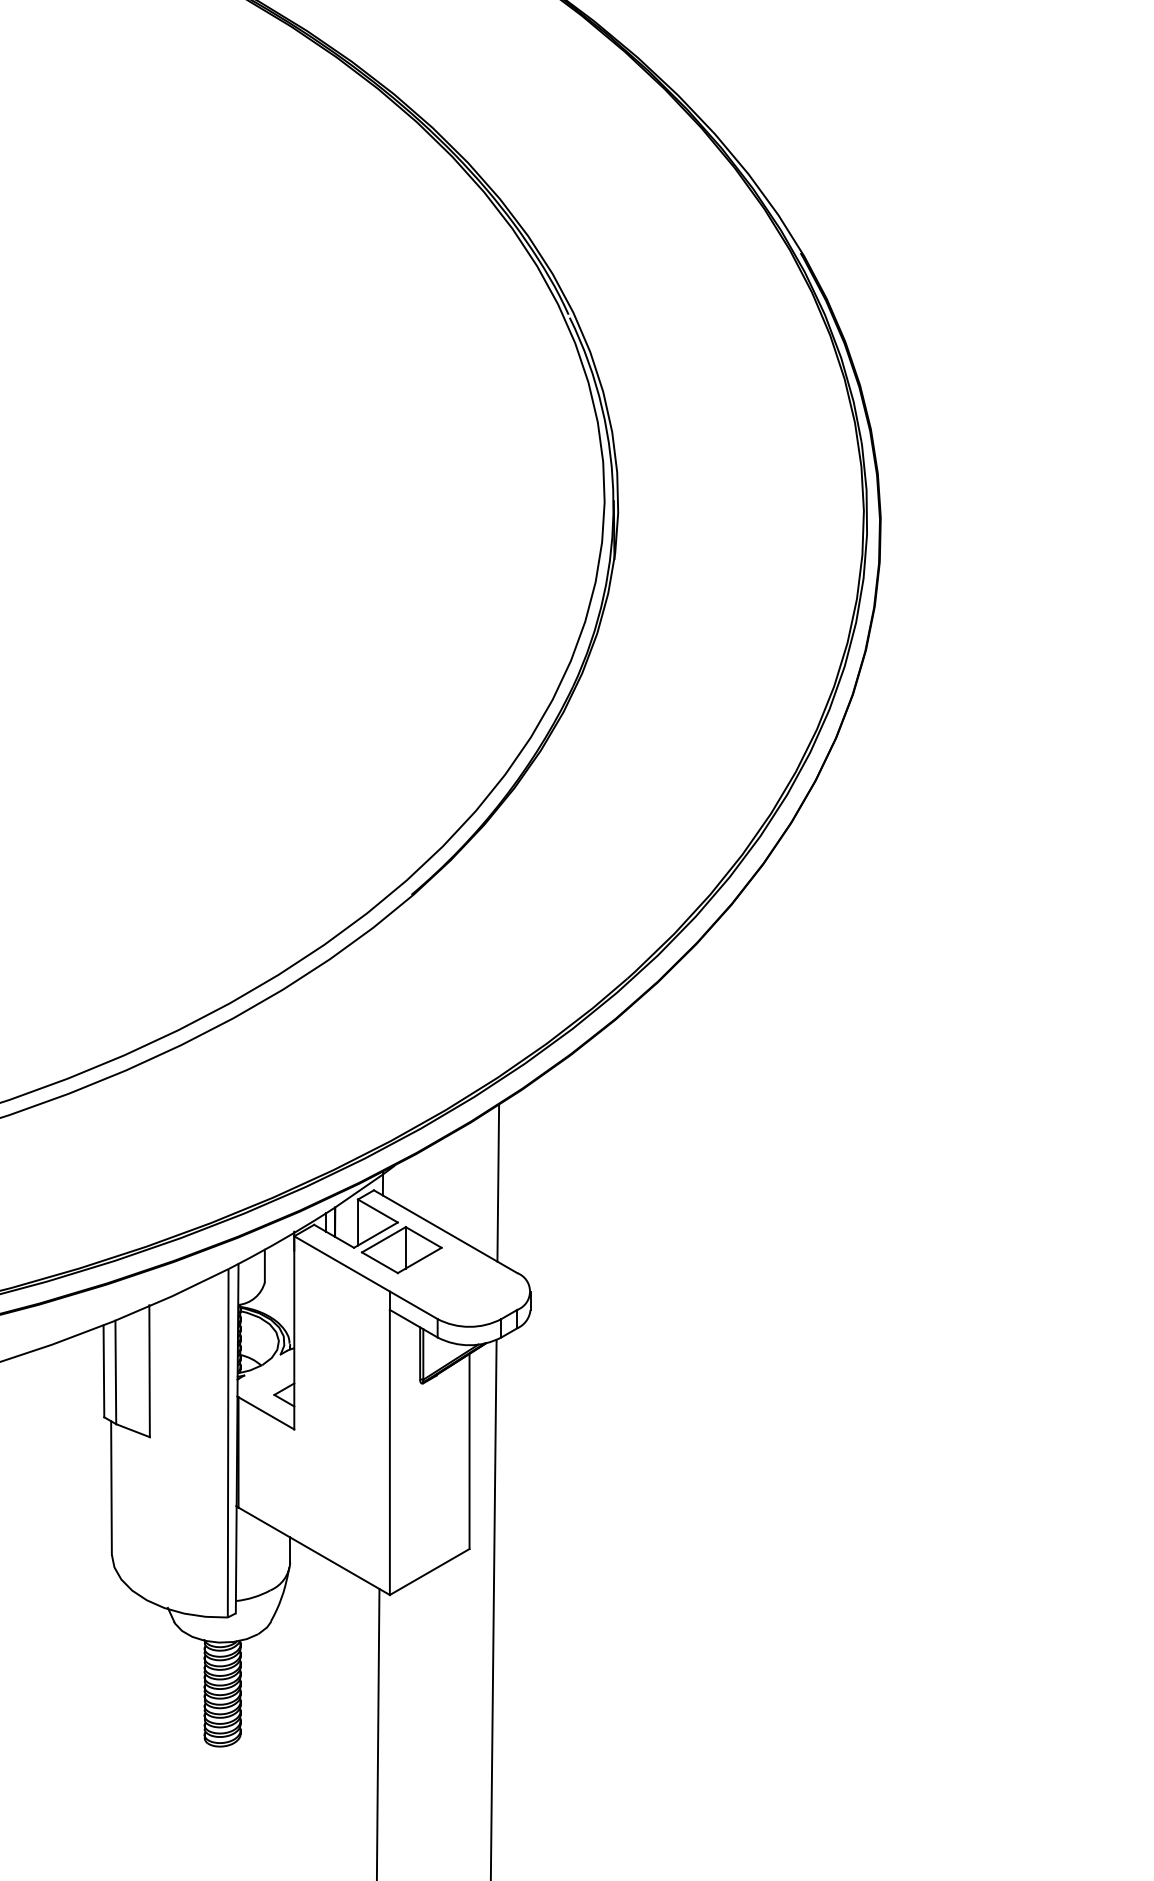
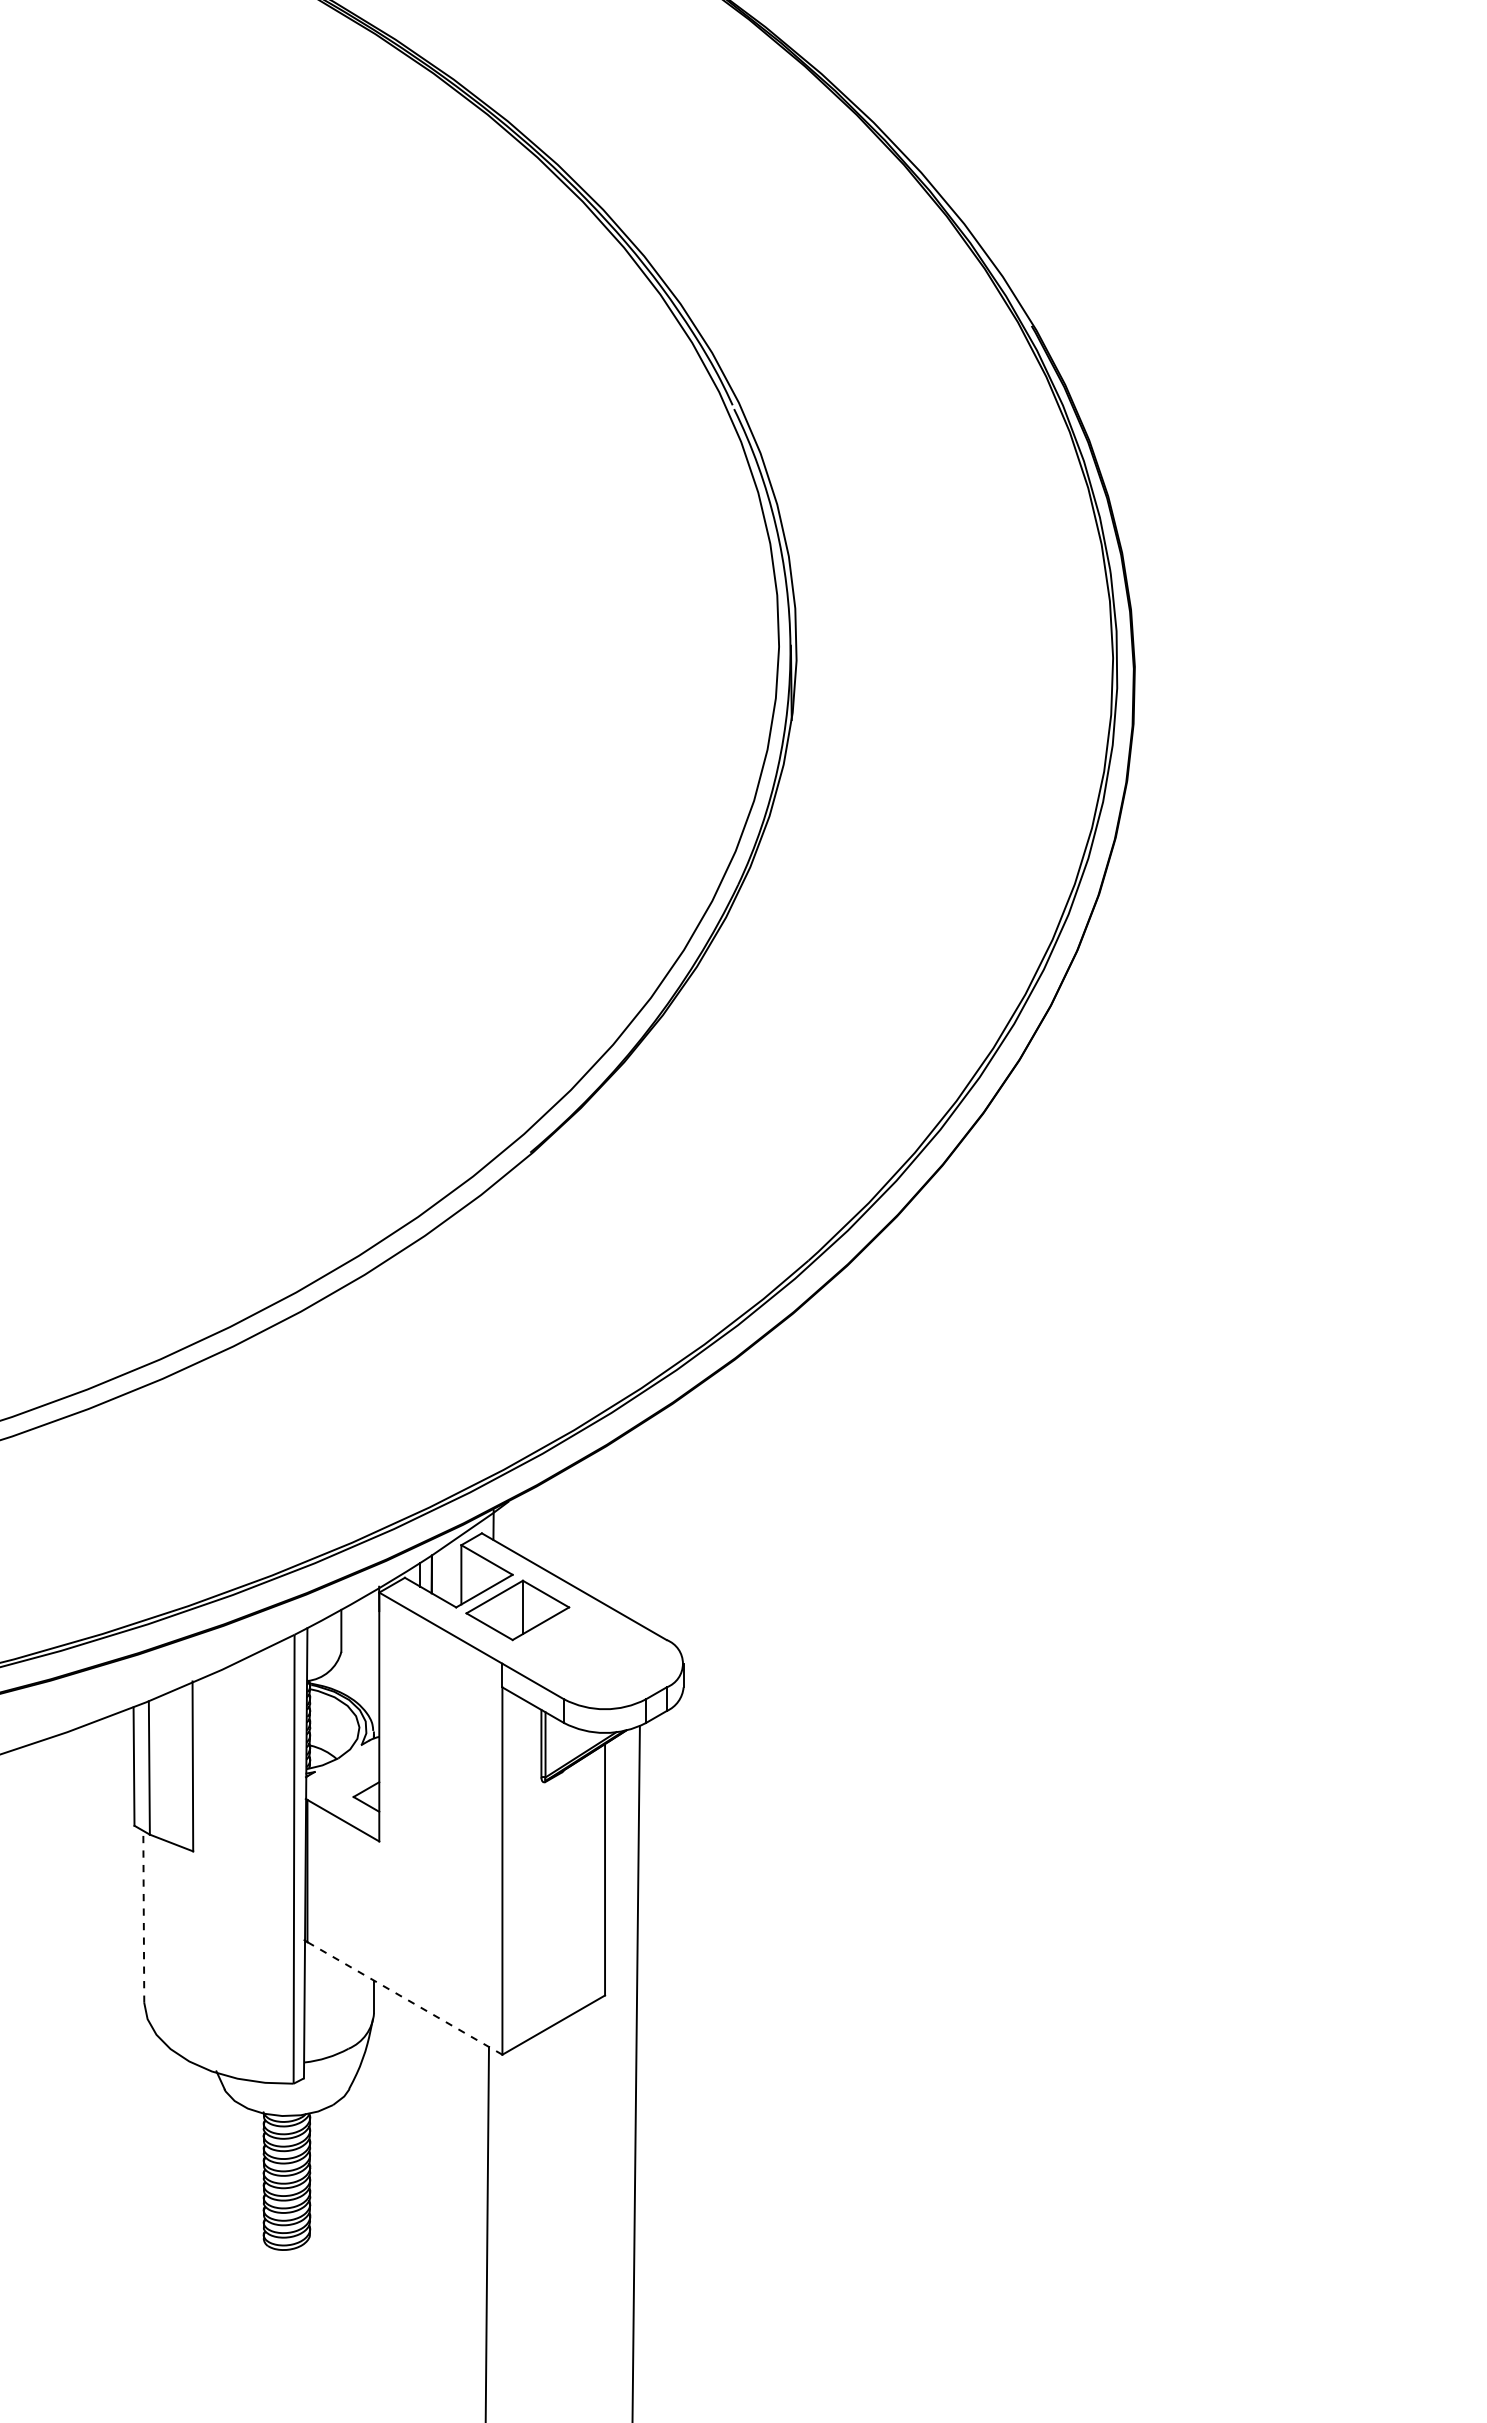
line: (497, 1183) -> (641, 1524), removed
line: (111, 1487) -> (143, 1916), solid -> dashed
line: (313, 1551) -> (404, 1998), solid -> dashed

